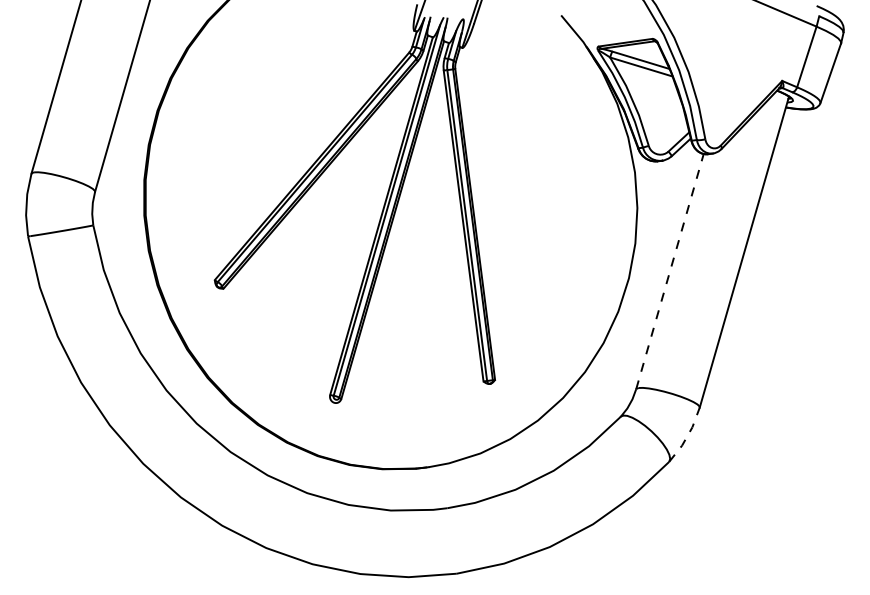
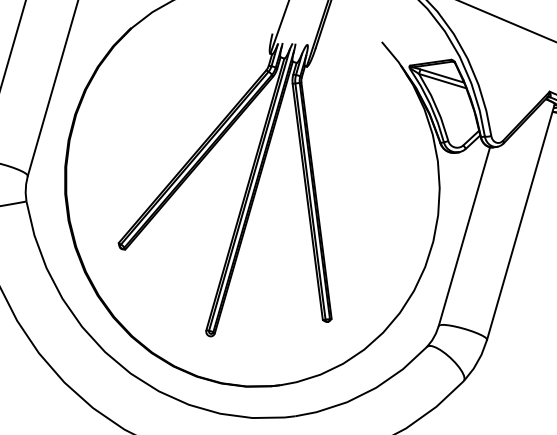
line: (670, 271) -> (464, 236), dashed -> solid
line: (687, 436) -> (477, 361), dashed -> solid

